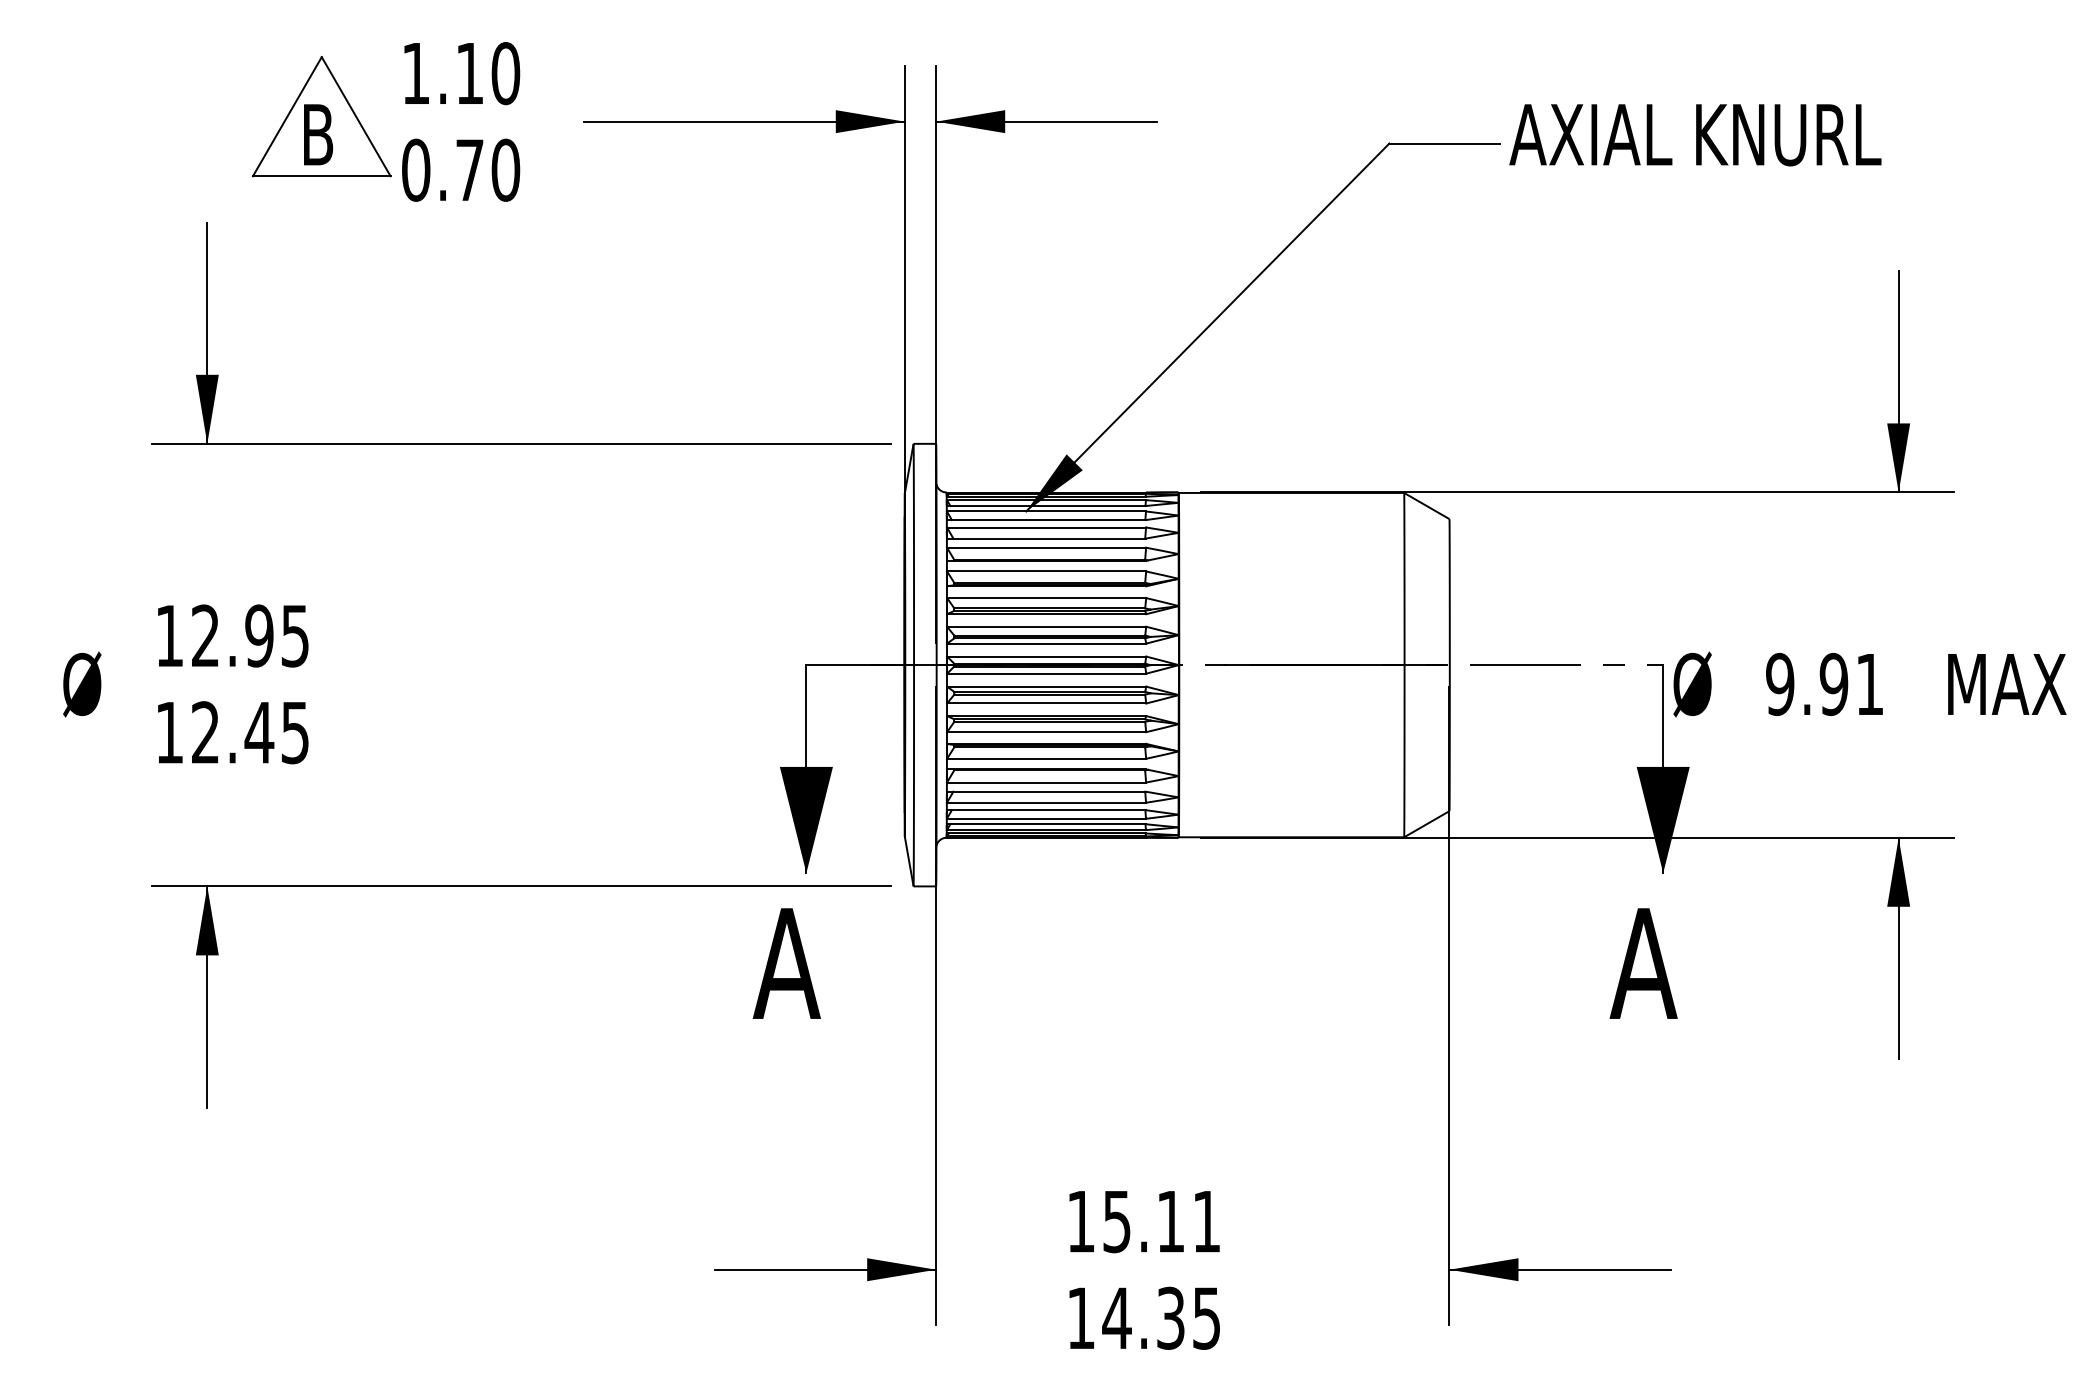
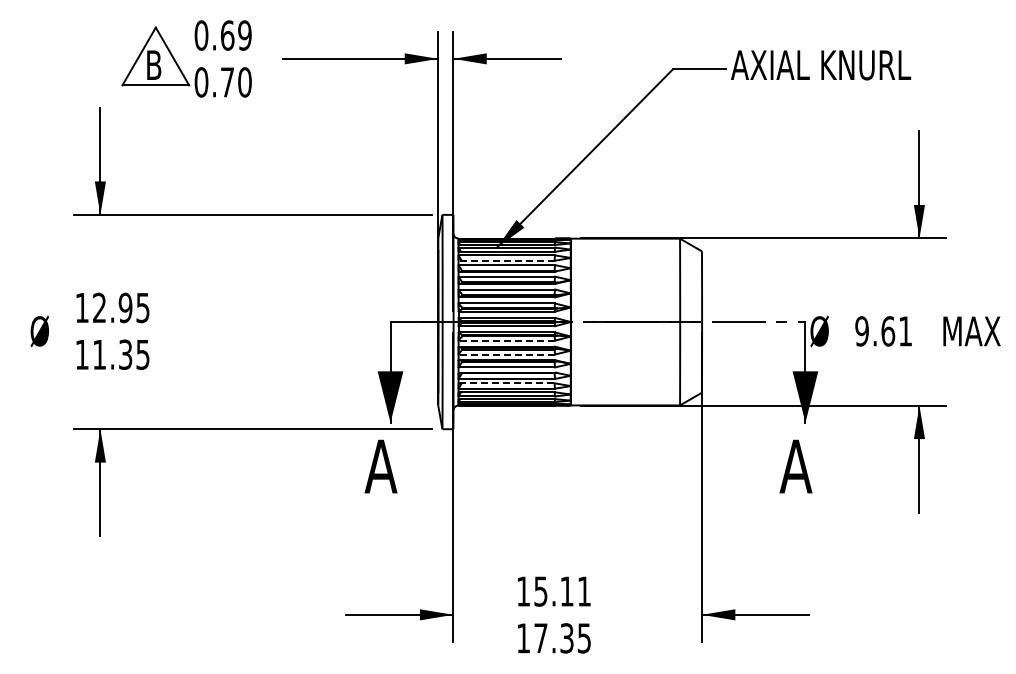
text: (459, 73) -> (222, 35), 1.10 -> 0.69
line: (1045, 538) -> (506, 260), solid -> dashed
text: (1834, 684) -> (888, 331), 9.91 -> 9.61
line: (1045, 703) -> (506, 340), solid -> dashed
text: (232, 732) -> (112, 354), 12.45 -> 11.35
line: (1045, 732) -> (506, 354), solid -> dashed
line: (1047, 792) -> (507, 383), solid -> dashed
text: (1116, 1318) -> (540, 638), 14.35 -> 17.35

